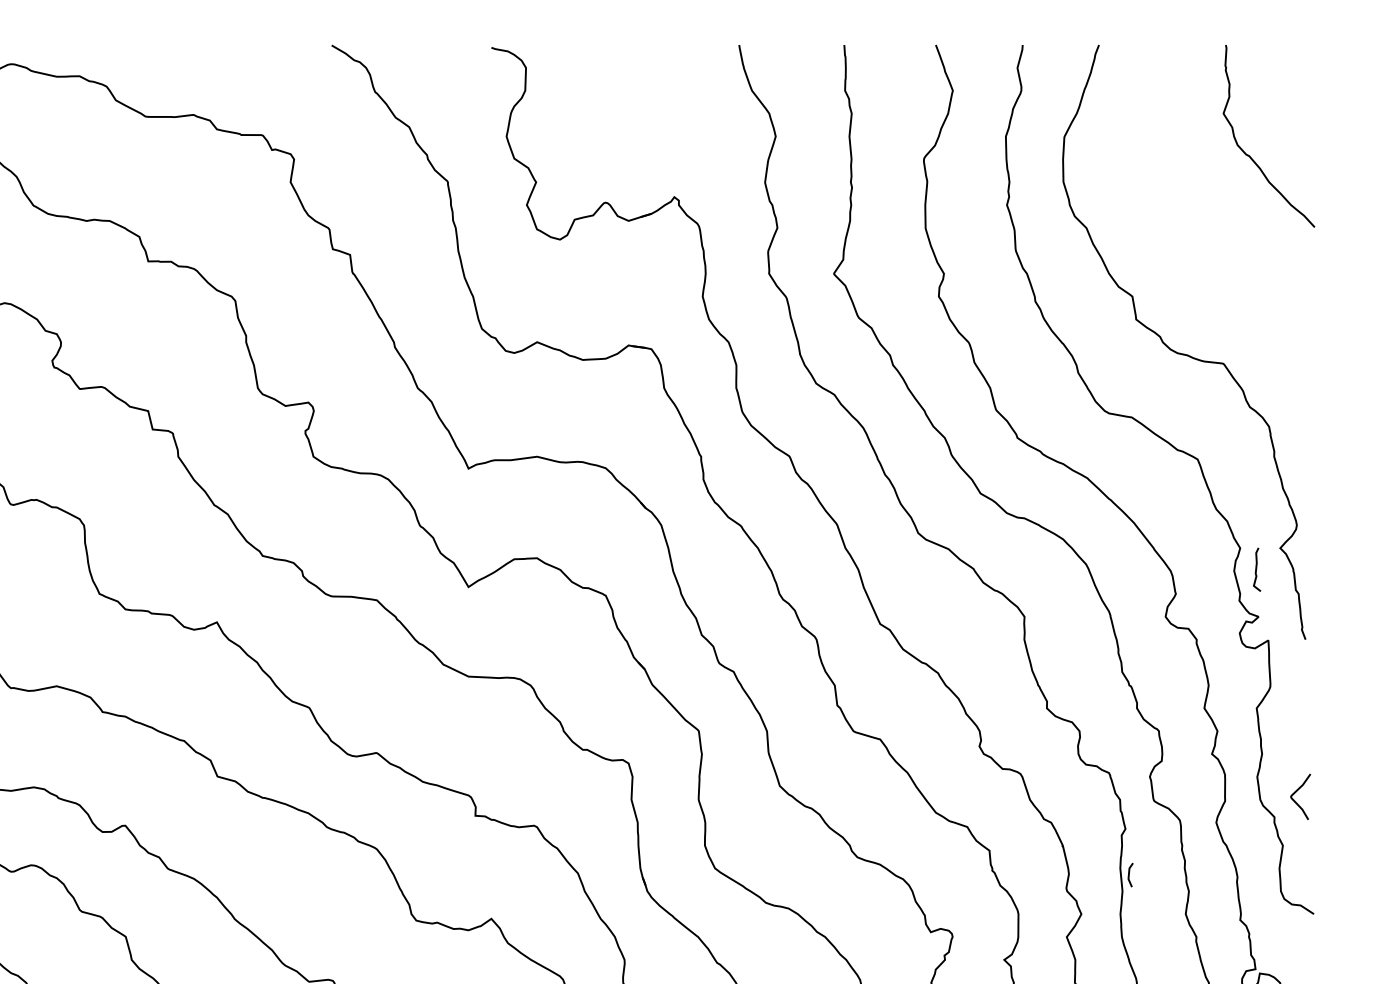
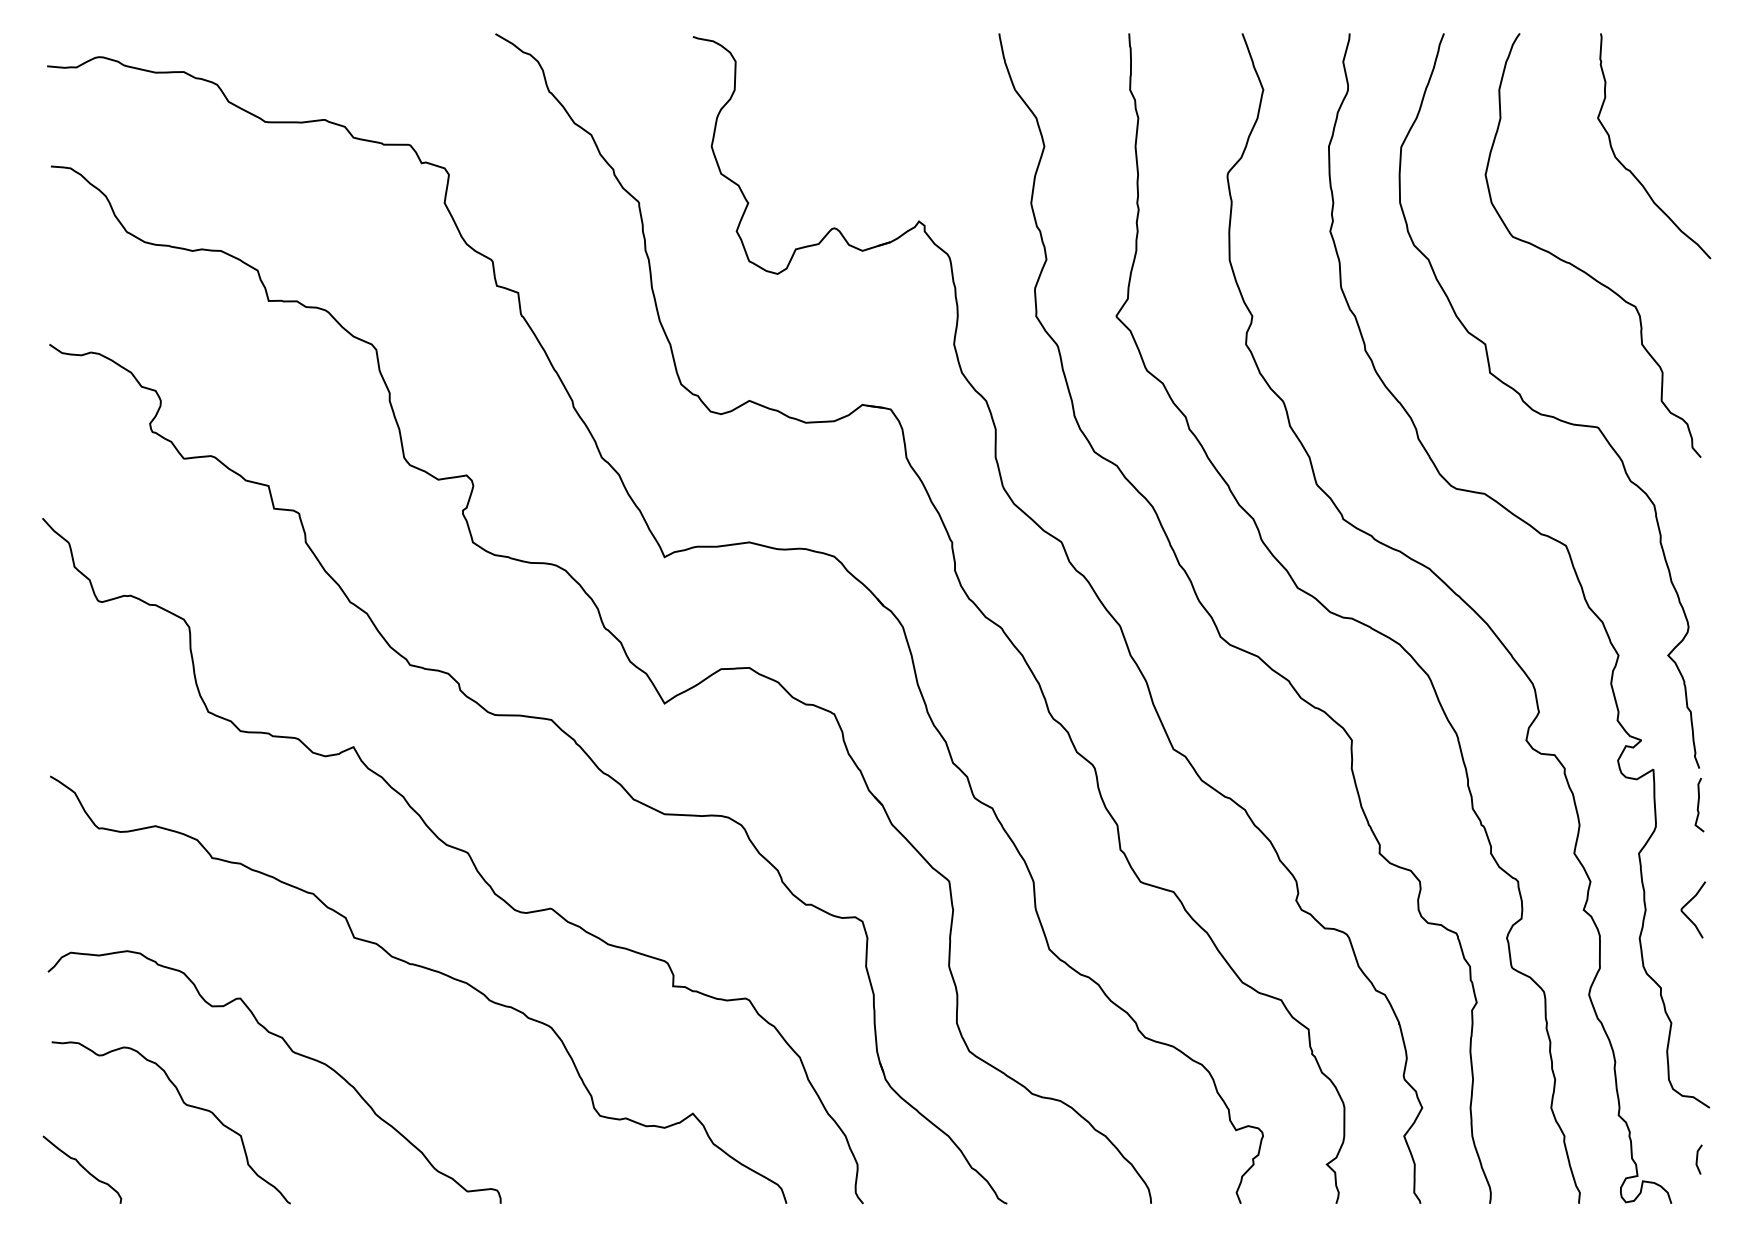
curve: (1209, 235) -> (1580, 268), added
curve: (1257, 569) -> (1699, 804), moved
curve: (1296, 791) -> (1688, 903), moved
line: (1129, 875) -> (1697, 1159), moved

